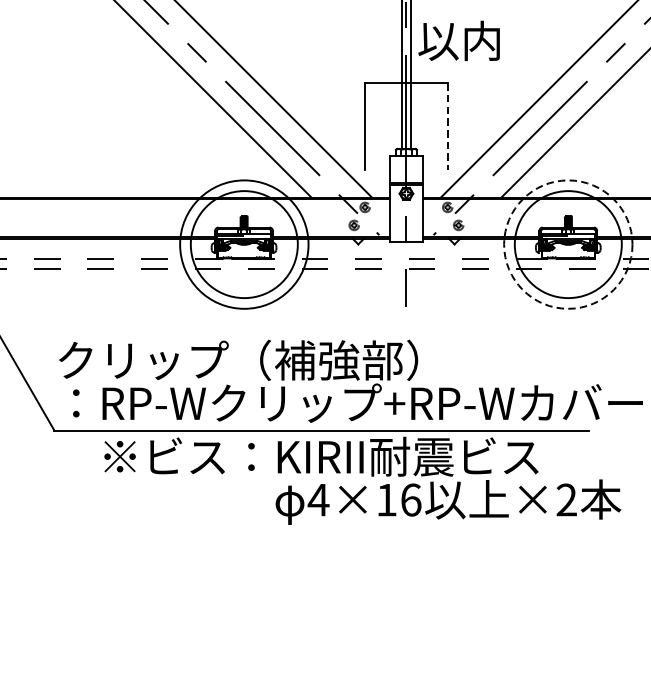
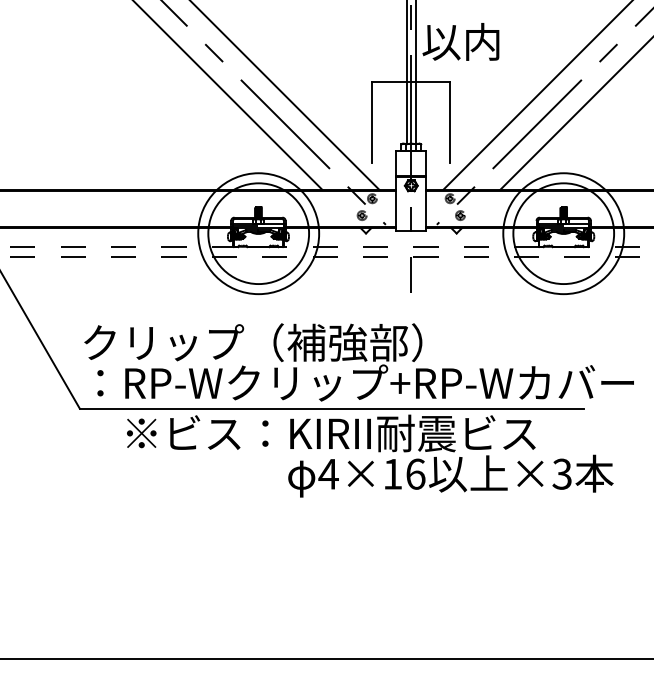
line: (448, 126) -> (450, 122), dashed -> solid
circle: (568, 244) -> (563, 233), dashed -> solid
text: (565, 500) -> (561, 474), ×2 -> ×3

